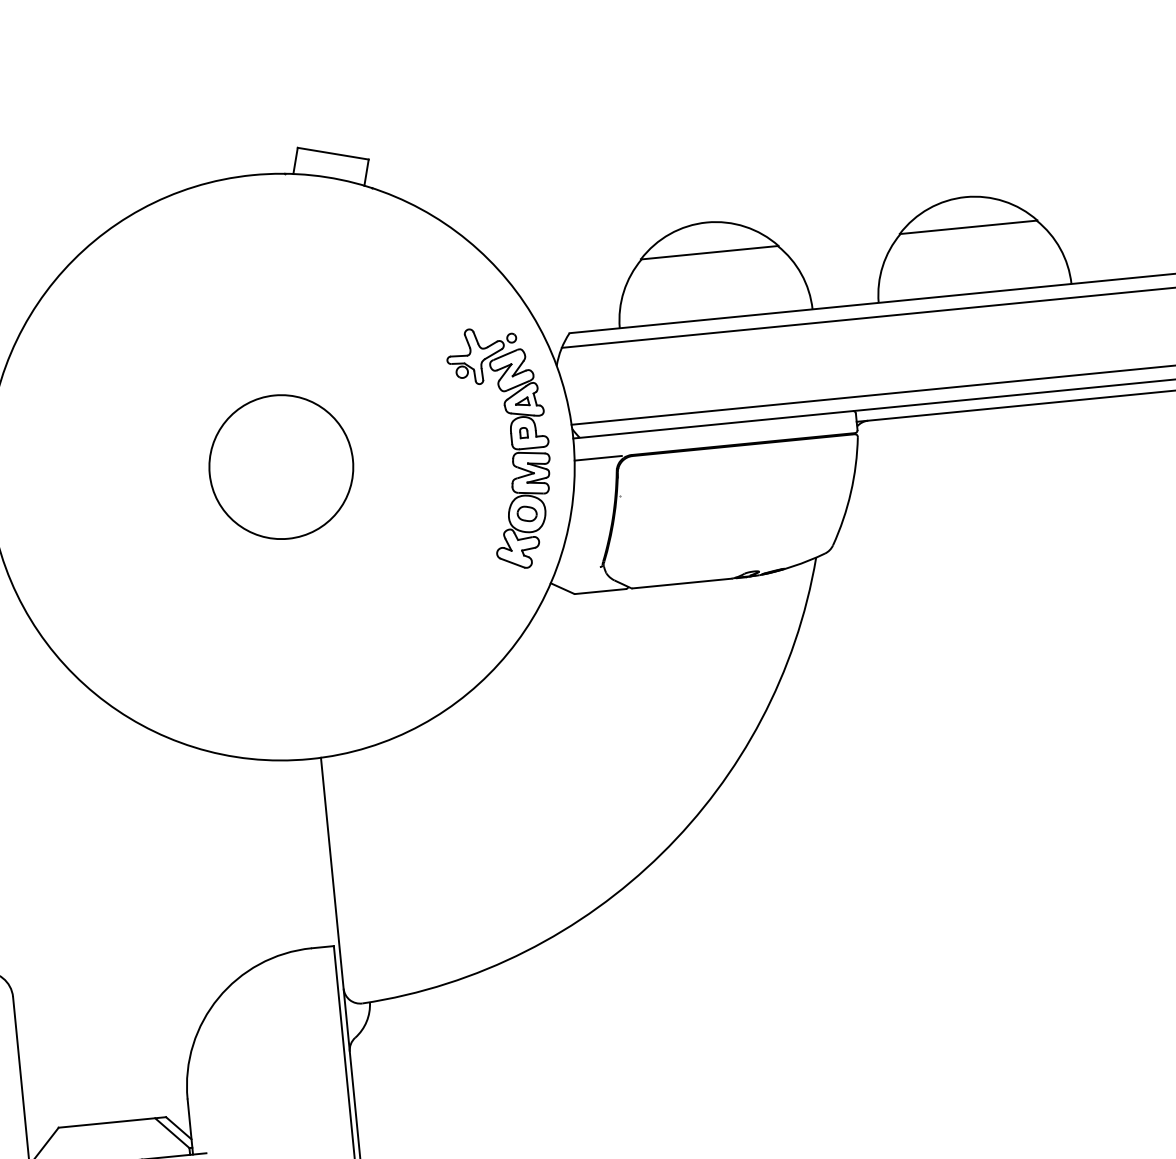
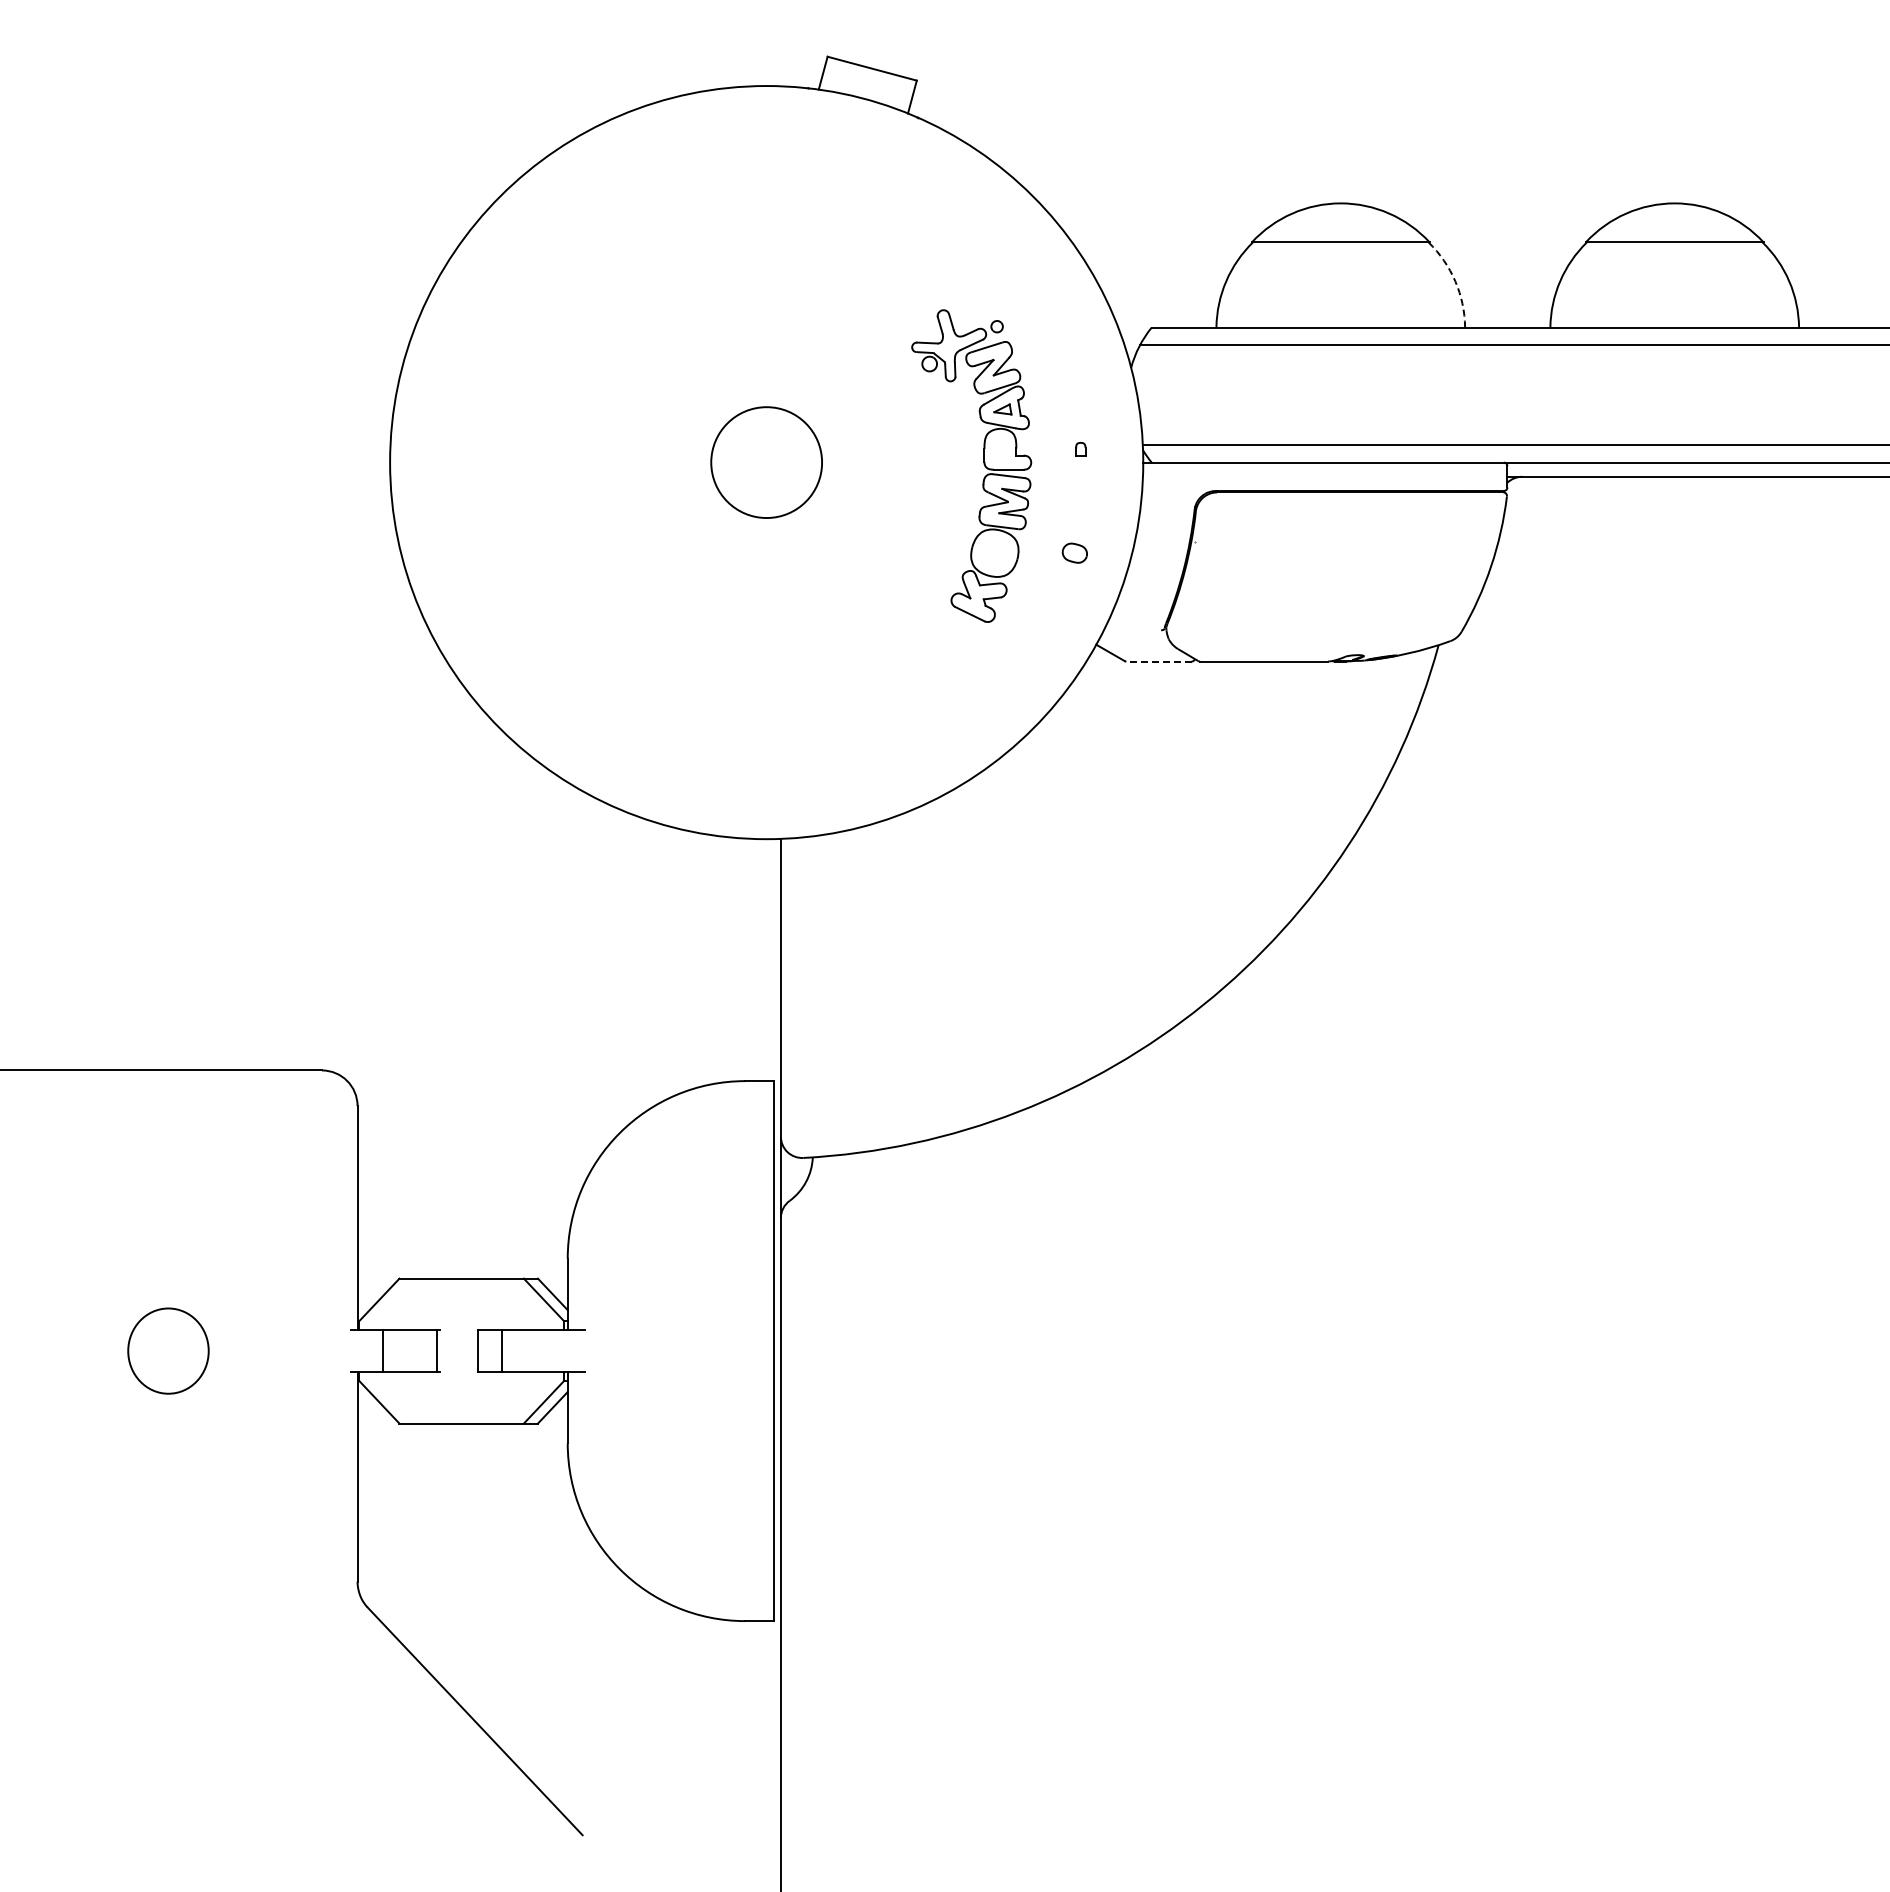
arc: (801, 274) -> (1455, 281), solid -> dashed
part: (511, 446) -> (983, 464), moved
line: (598, 458) -> (1172, 491), removed
circle: (281, 467) -> (766, 462), size x0.6
line: (600, 591) -> (1158, 661), solid -> dashed

